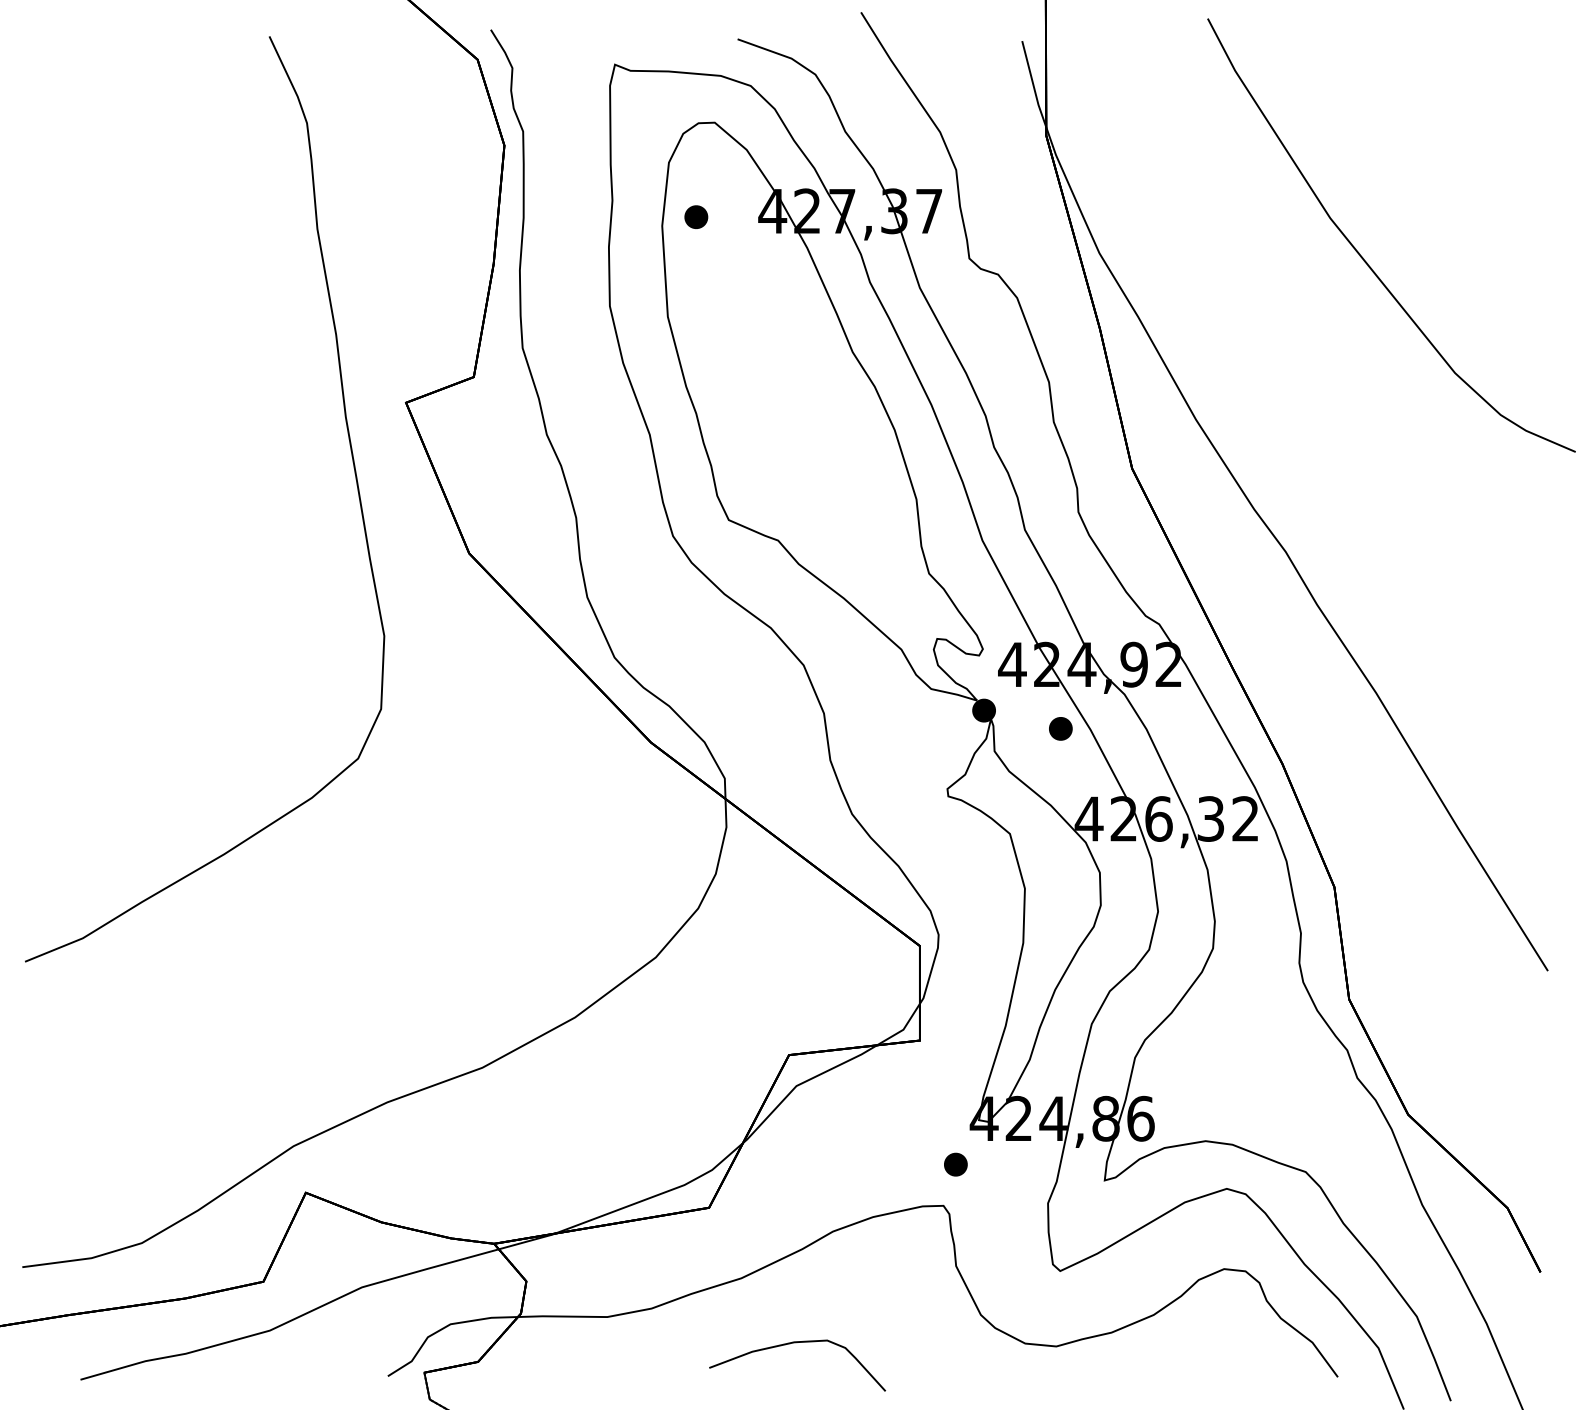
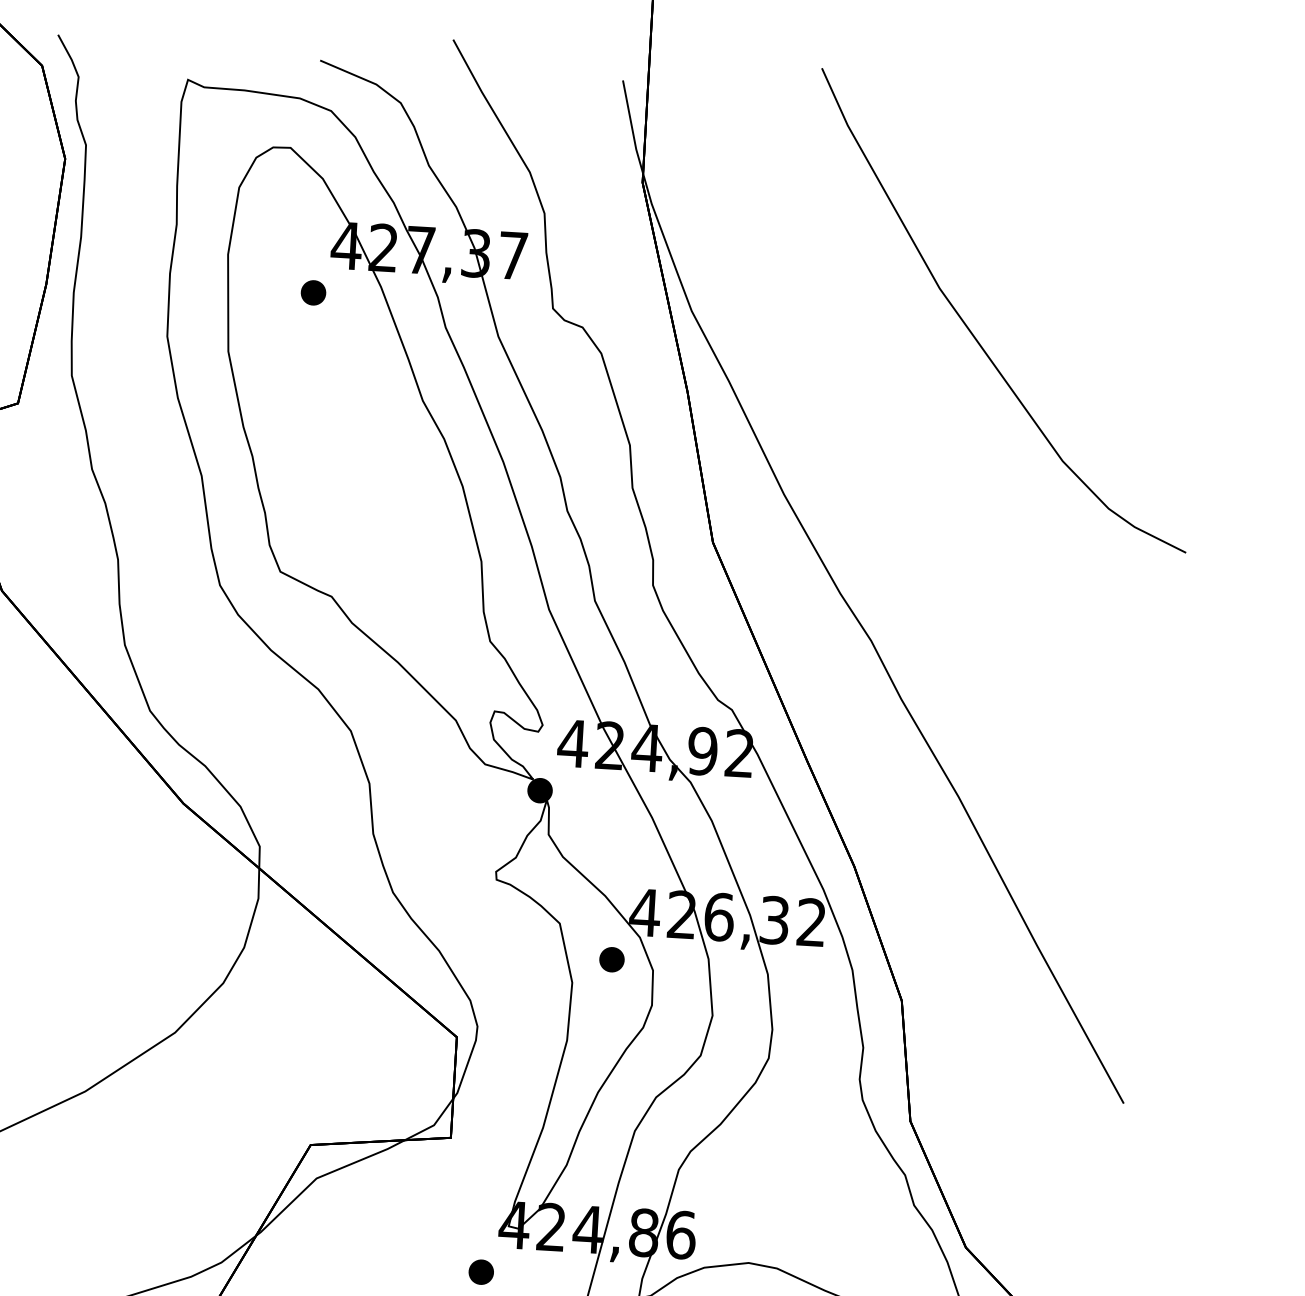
part: (696, 216) -> (313, 292), moved
part: (1060, 728) -> (611, 959), moved

